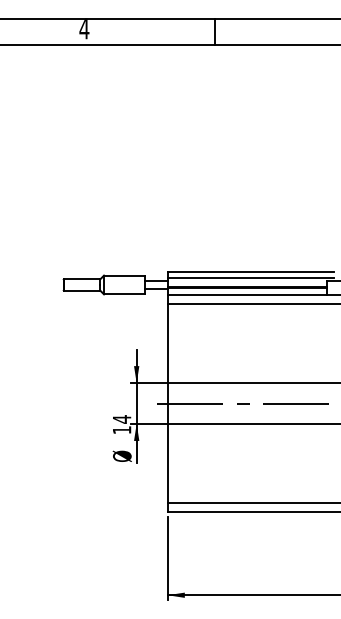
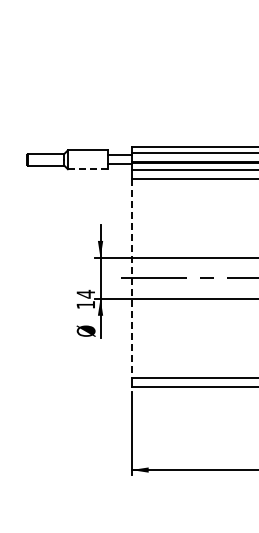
line: (124, 294) -> (88, 169), solid -> dashed
line: (167, 403) -> (131, 278), solid -> dashed

